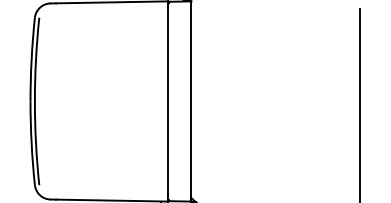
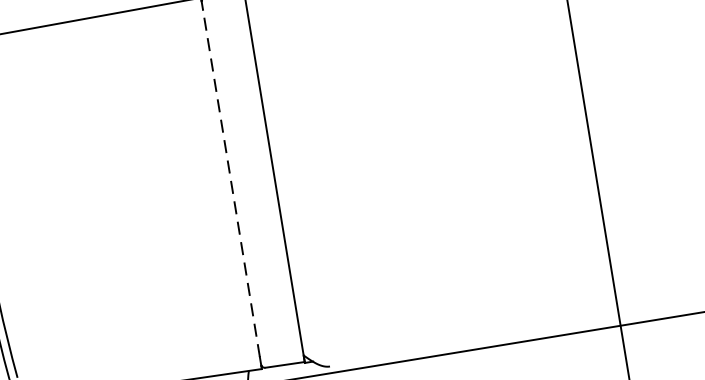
line: (168, 101) -> (231, 183), solid -> dashed

